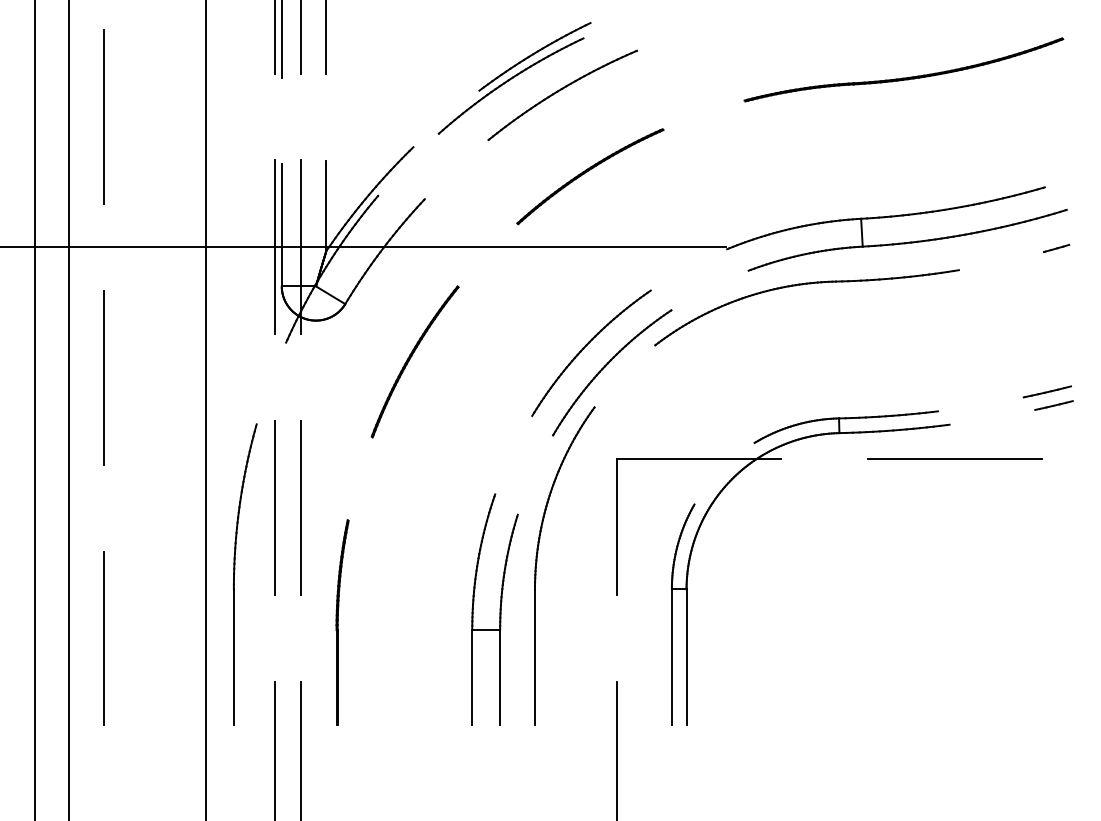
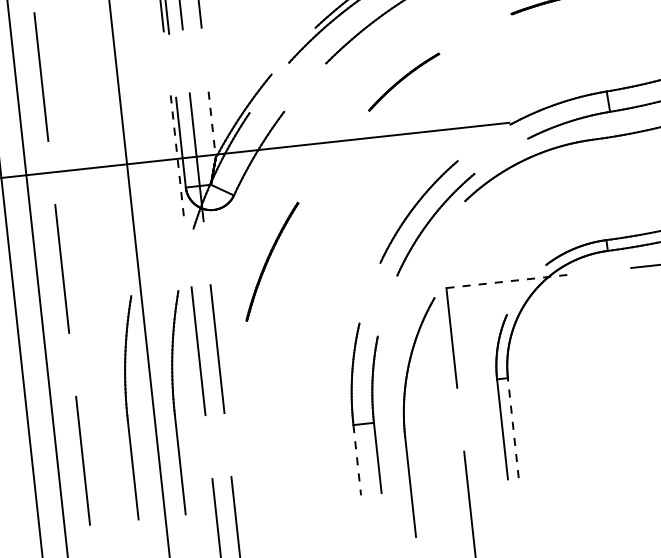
part: (590, 176) -> (404, 82), size x0.7
line: (326, 206) -> (212, 125), solid -> dashed
line: (274, 247) -> (177, 159), solid -> dashed
part: (414, 361) -> (271, 261), moved
line: (698, 459) -> (506, 281), solid -> dashed
part: (537, 563) -> (404, 417), moved
part: (171, 570) -> (127, 405), added
part: (342, 622) -> (257, 429), removed
line: (686, 657) -> (513, 428), solid -> dashed
line: (472, 677) -> (357, 460), solid -> dashed

